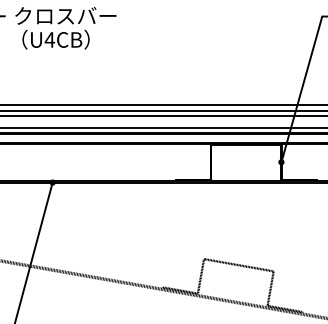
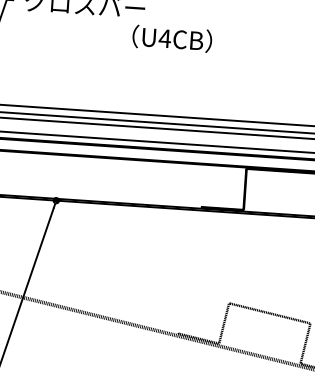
text: (55, 39) -> (171, 38), moved

